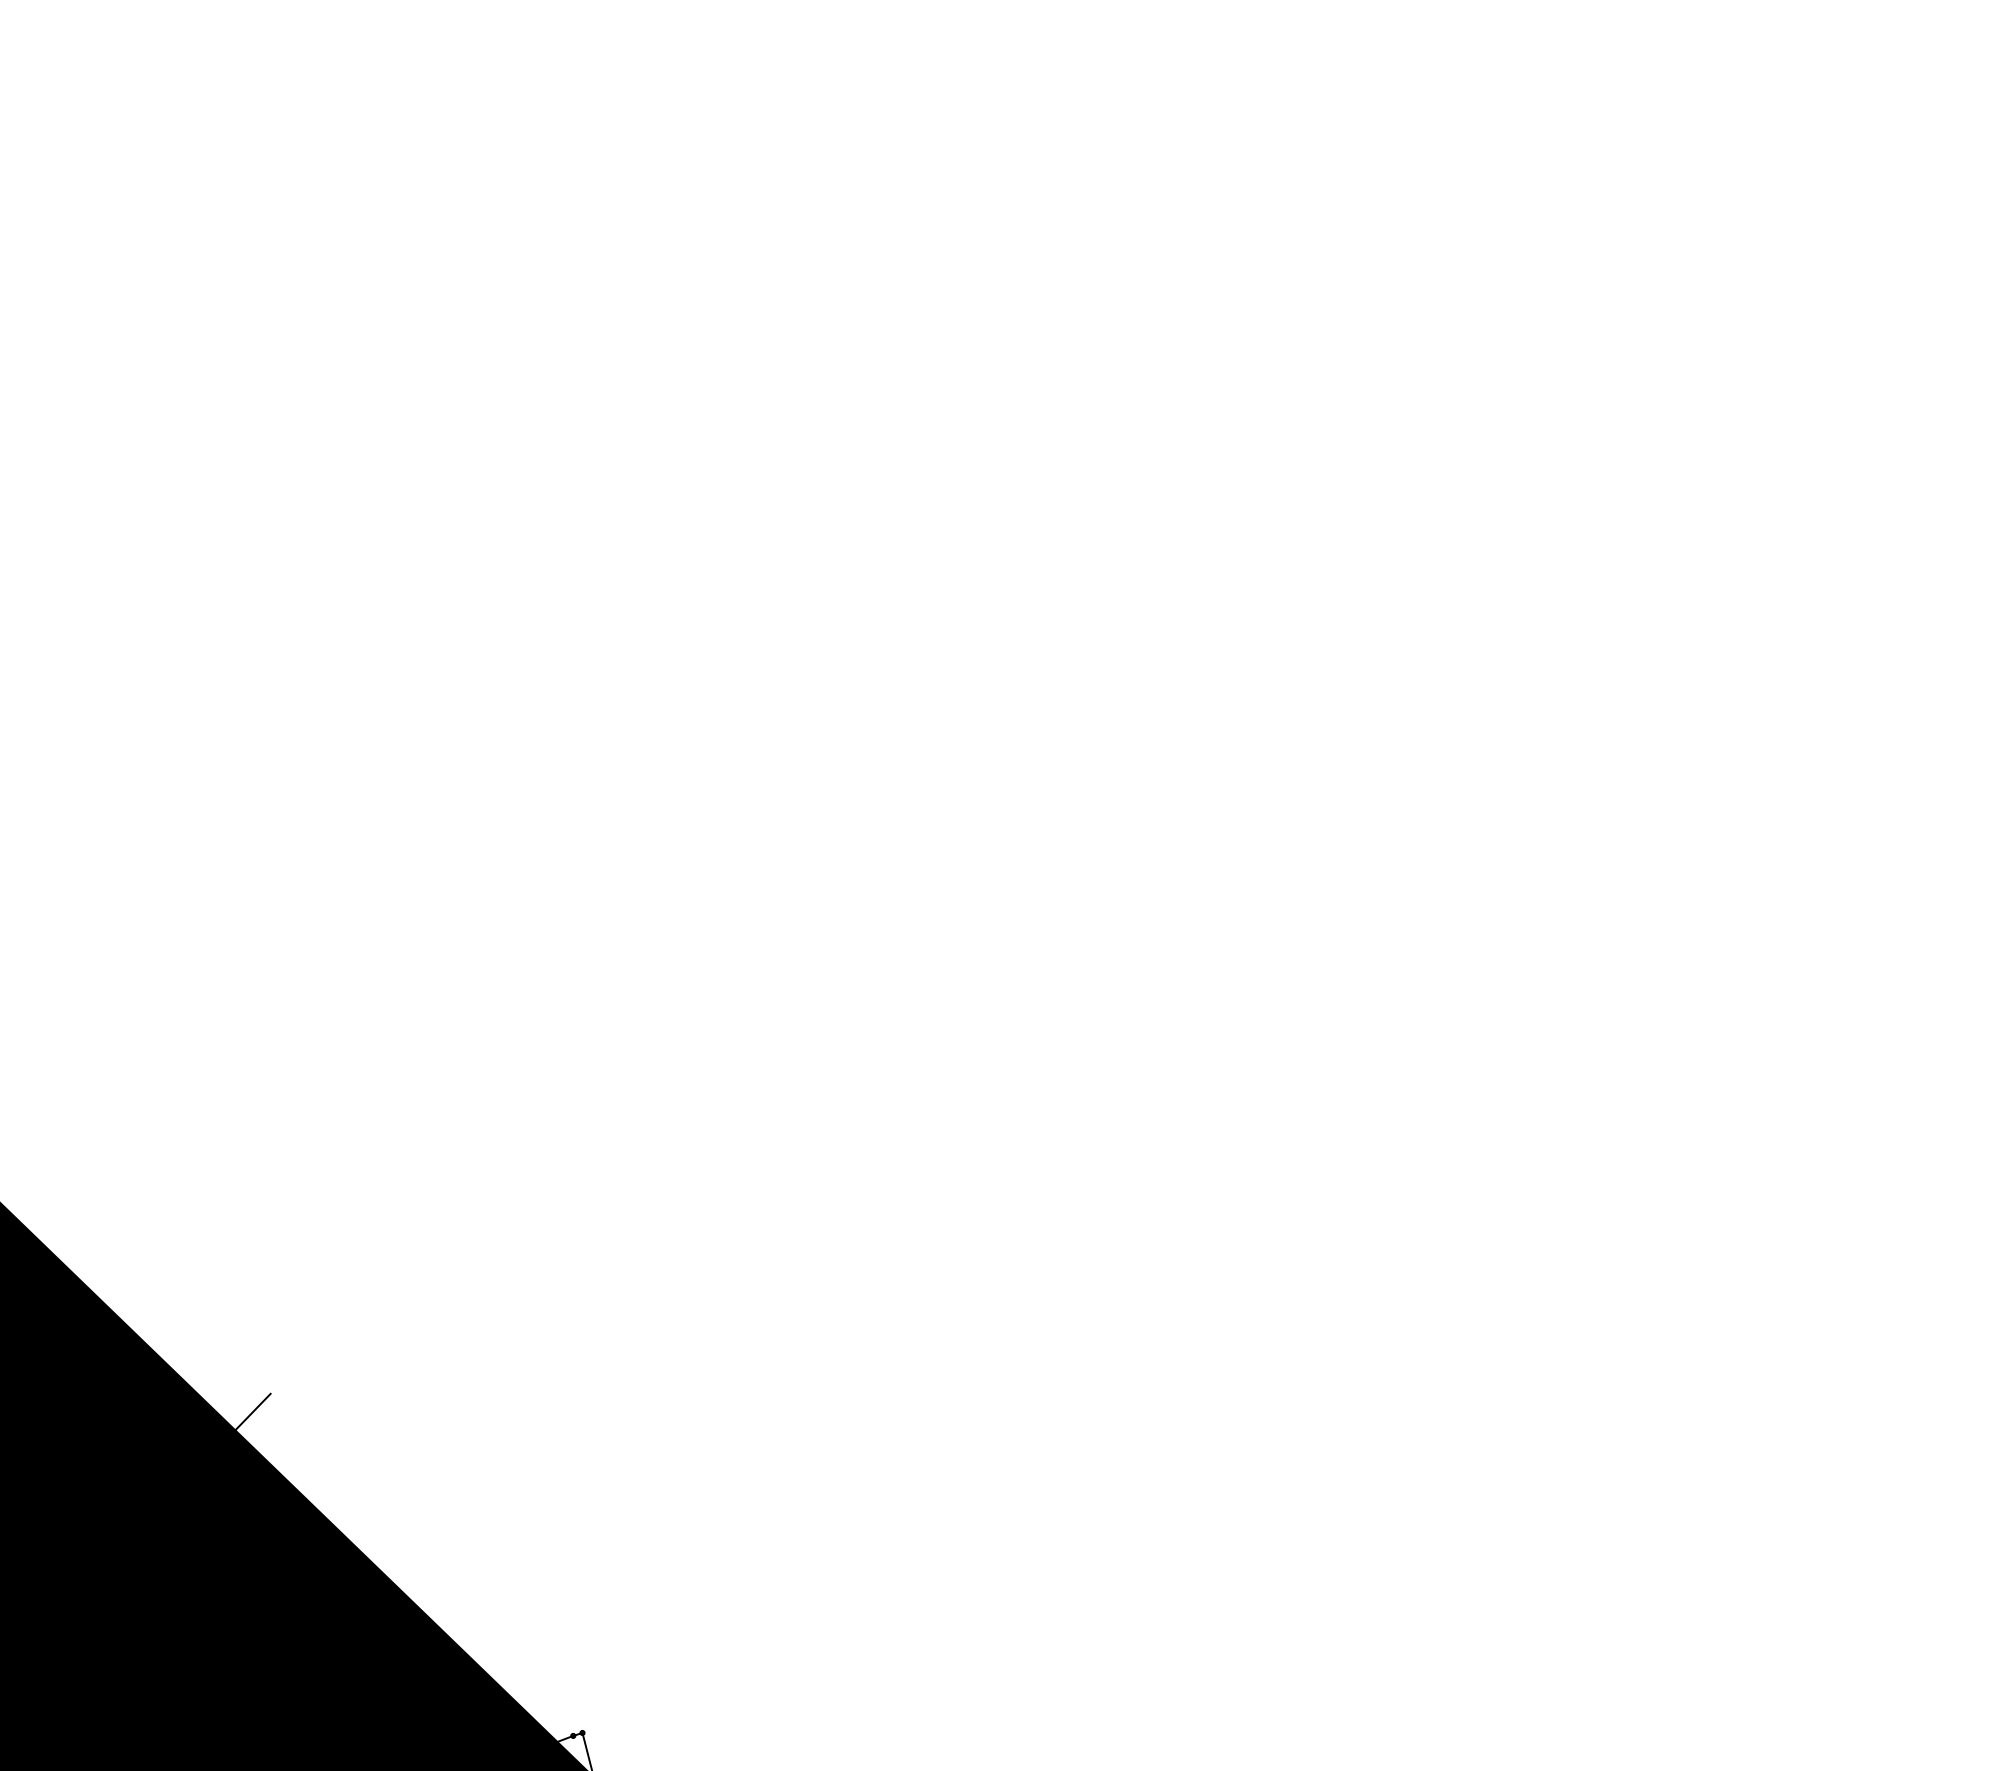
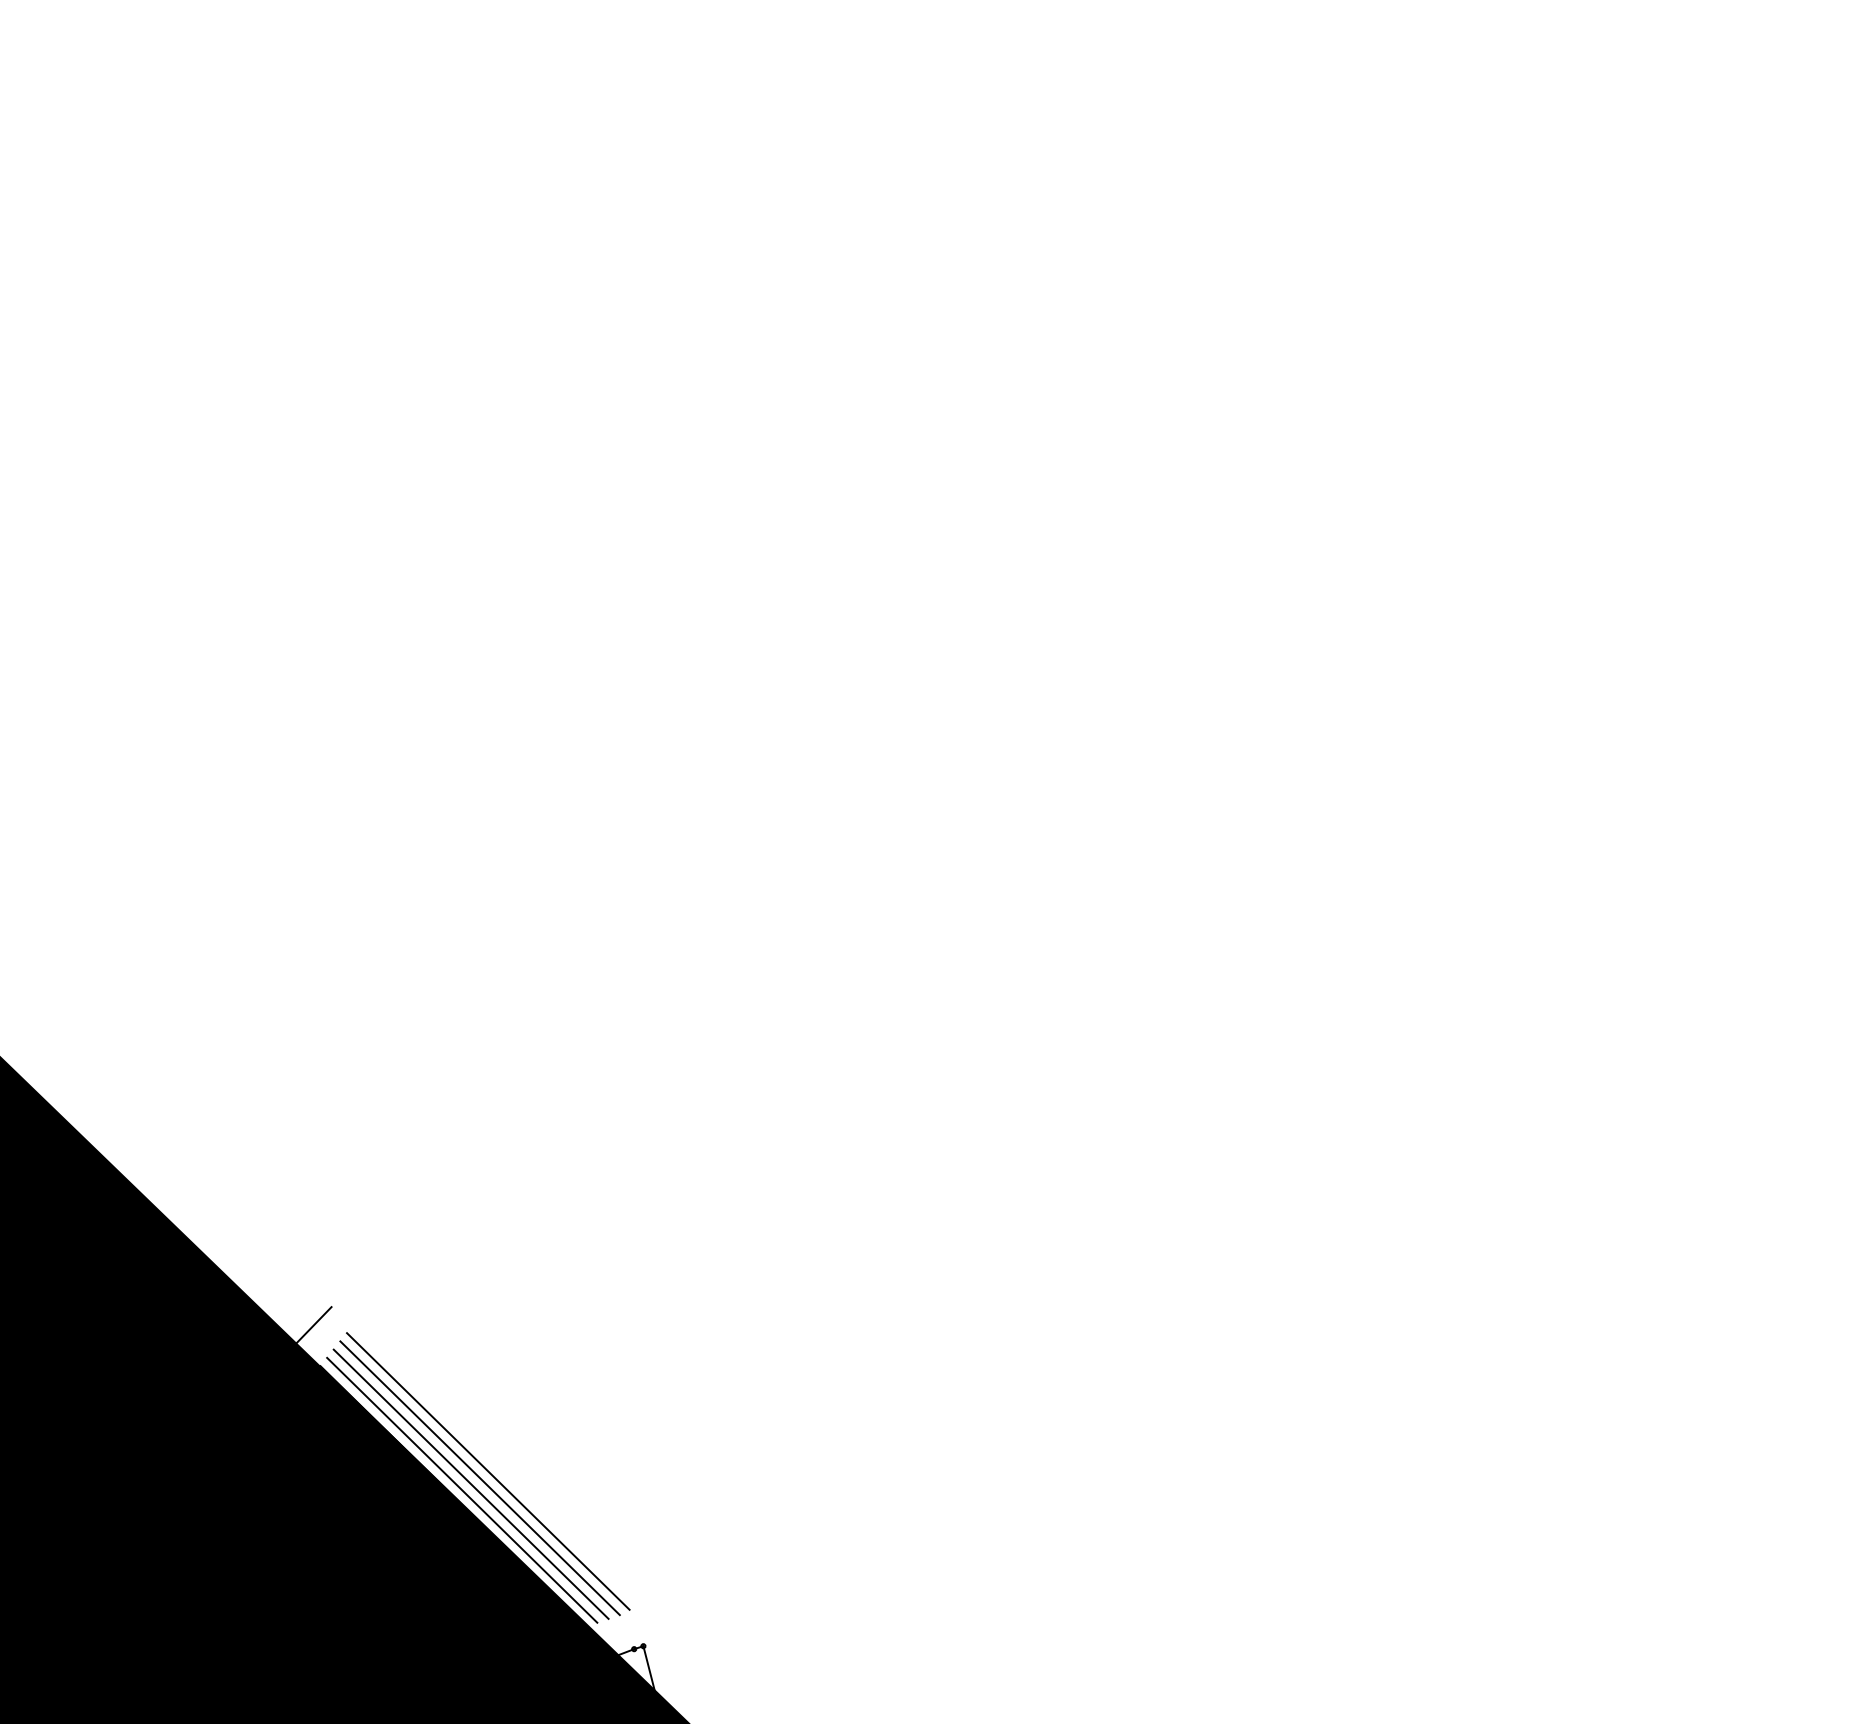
hatch: (407, 1568) -> (468, 1481), added

